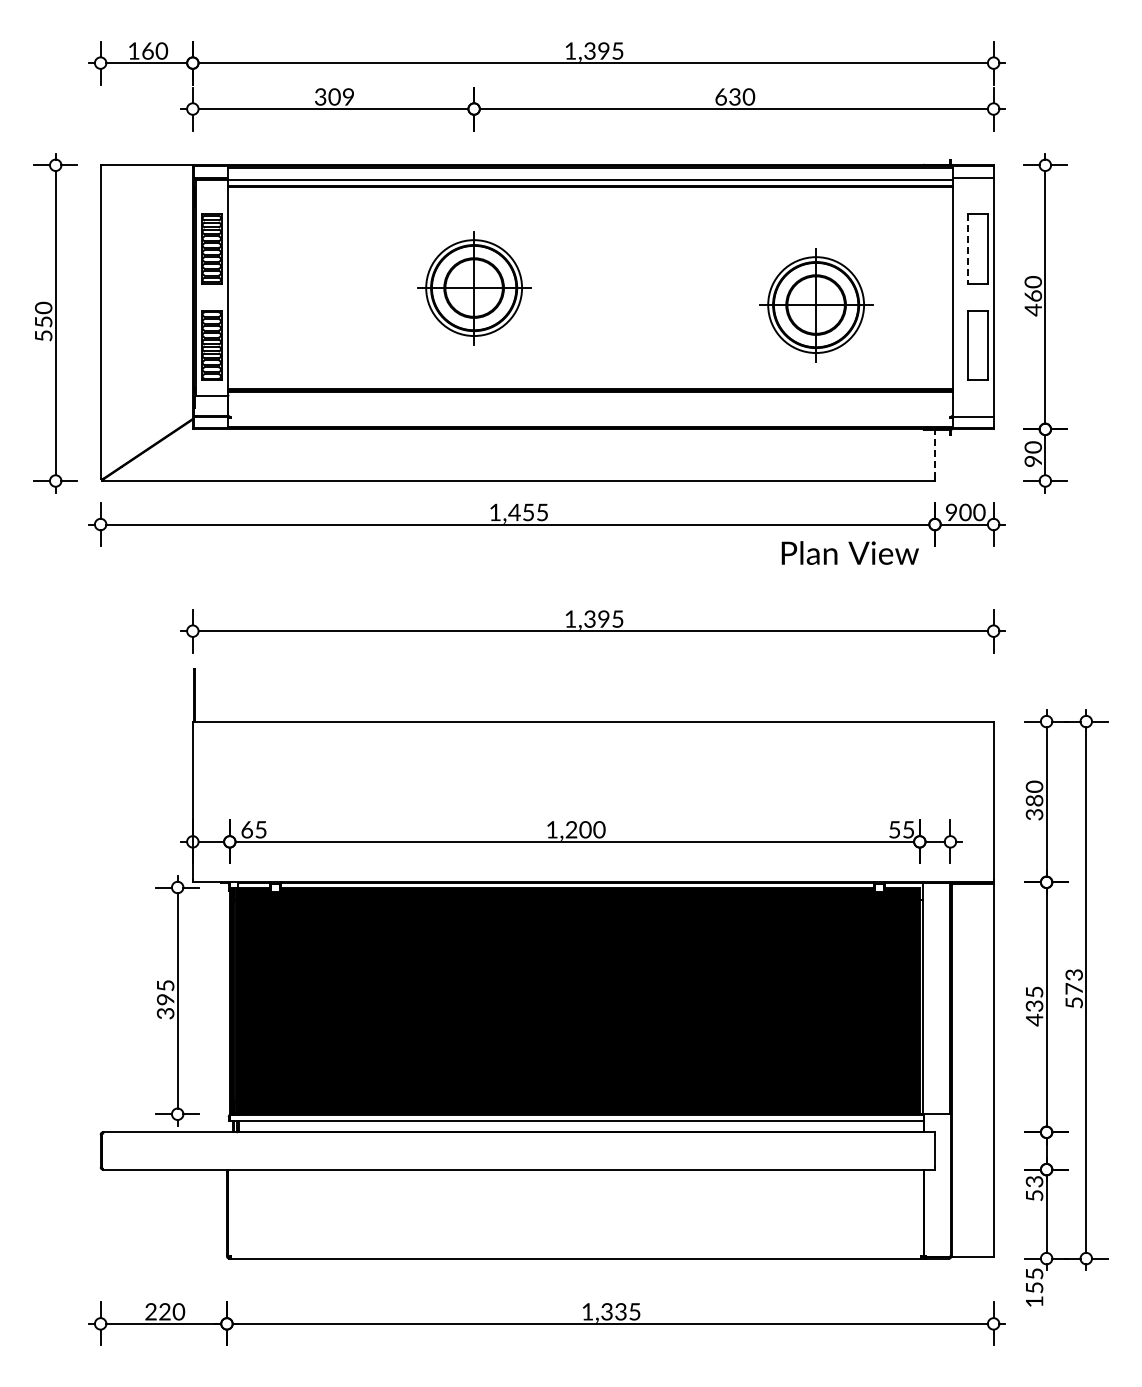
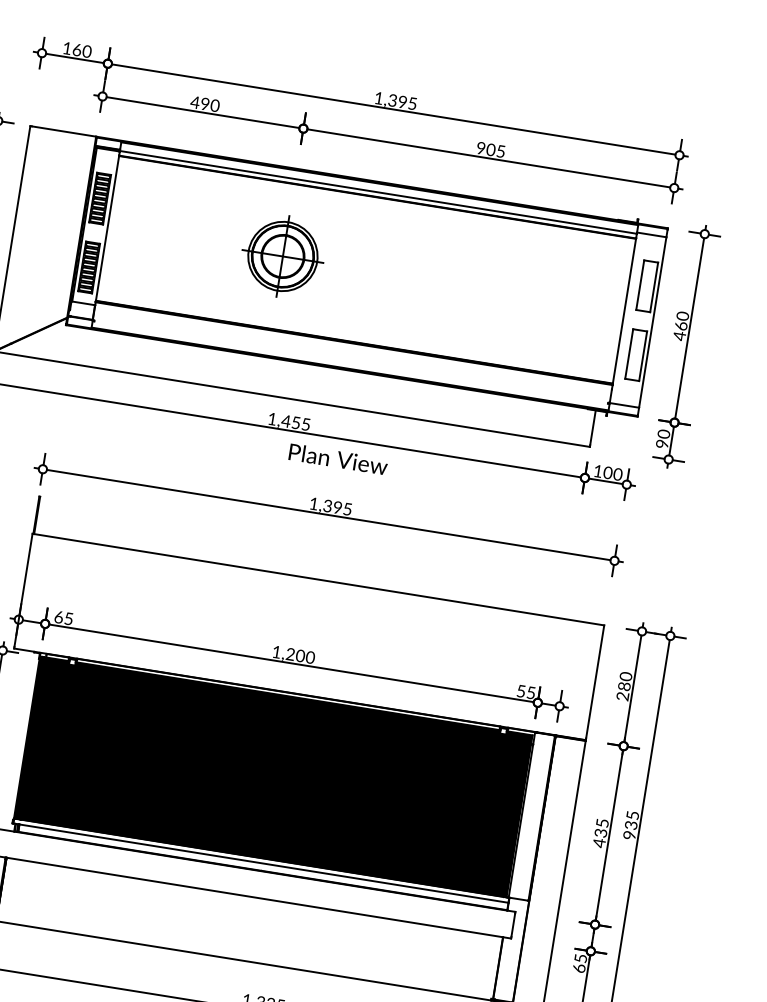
text: (334, 96) -> (205, 103), 309 -> 490
text: (735, 96) -> (491, 149), 630 -> 905
line: (968, 249) -> (640, 285), dashed -> solid
part: (816, 305) -> (525, 308), removed
line: (935, 453) -> (593, 427), dashed -> solid
text: (951, 511) -> (598, 470), 900 -> 100
text: (849, 552) -> (337, 458), moved
text: (1037, 814) -> (624, 696), 380 -> 280
text: (1073, 988) -> (630, 825), 573 -> 935
text: (1034, 1188) -> (580, 963), 53 -> 65

